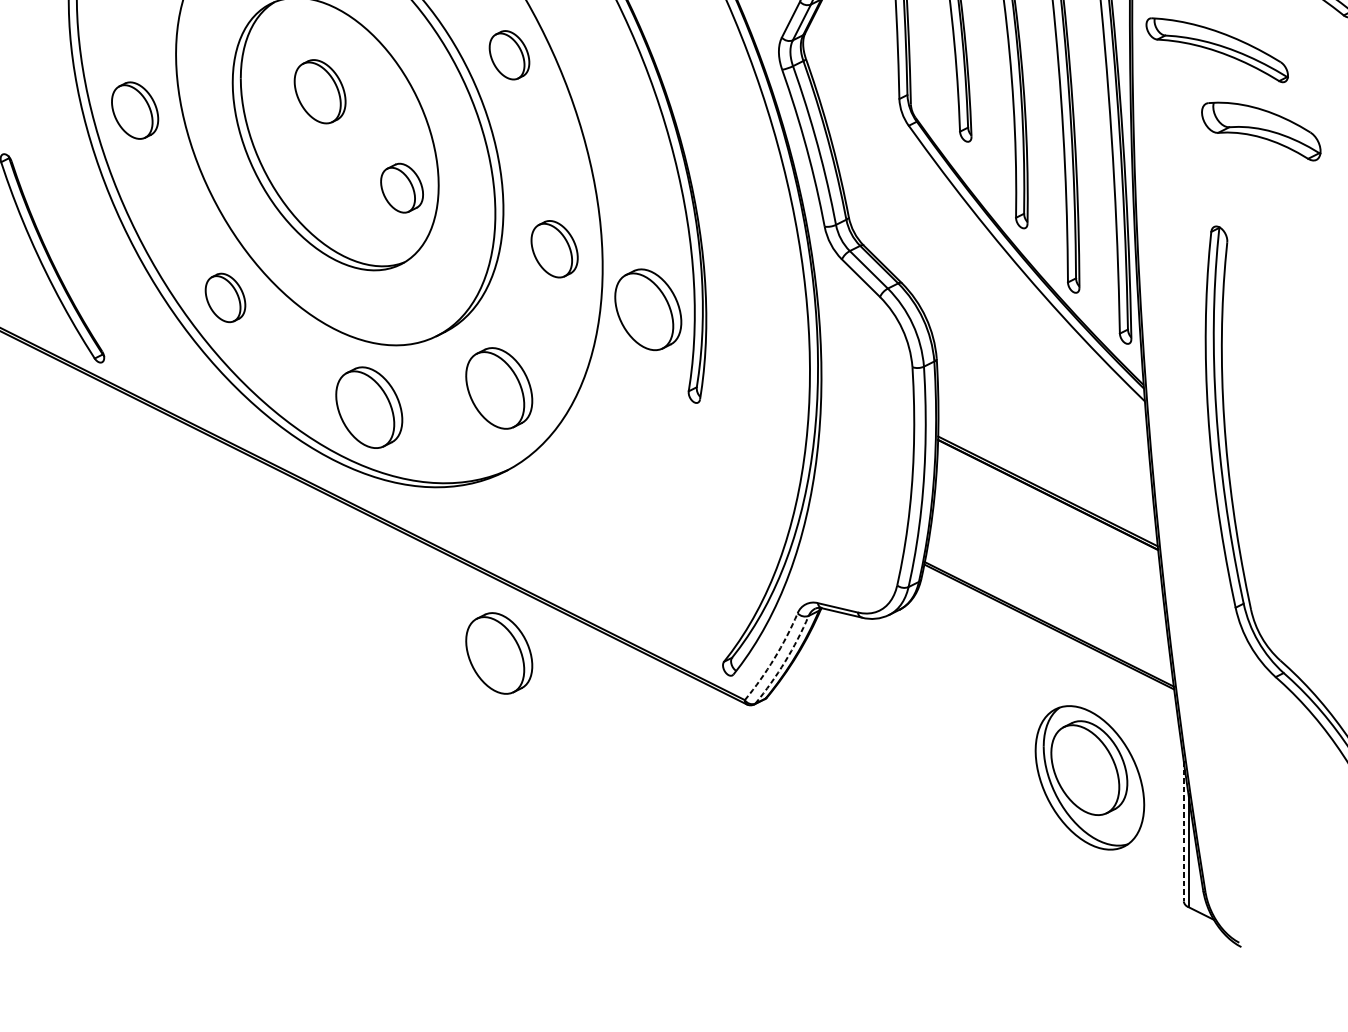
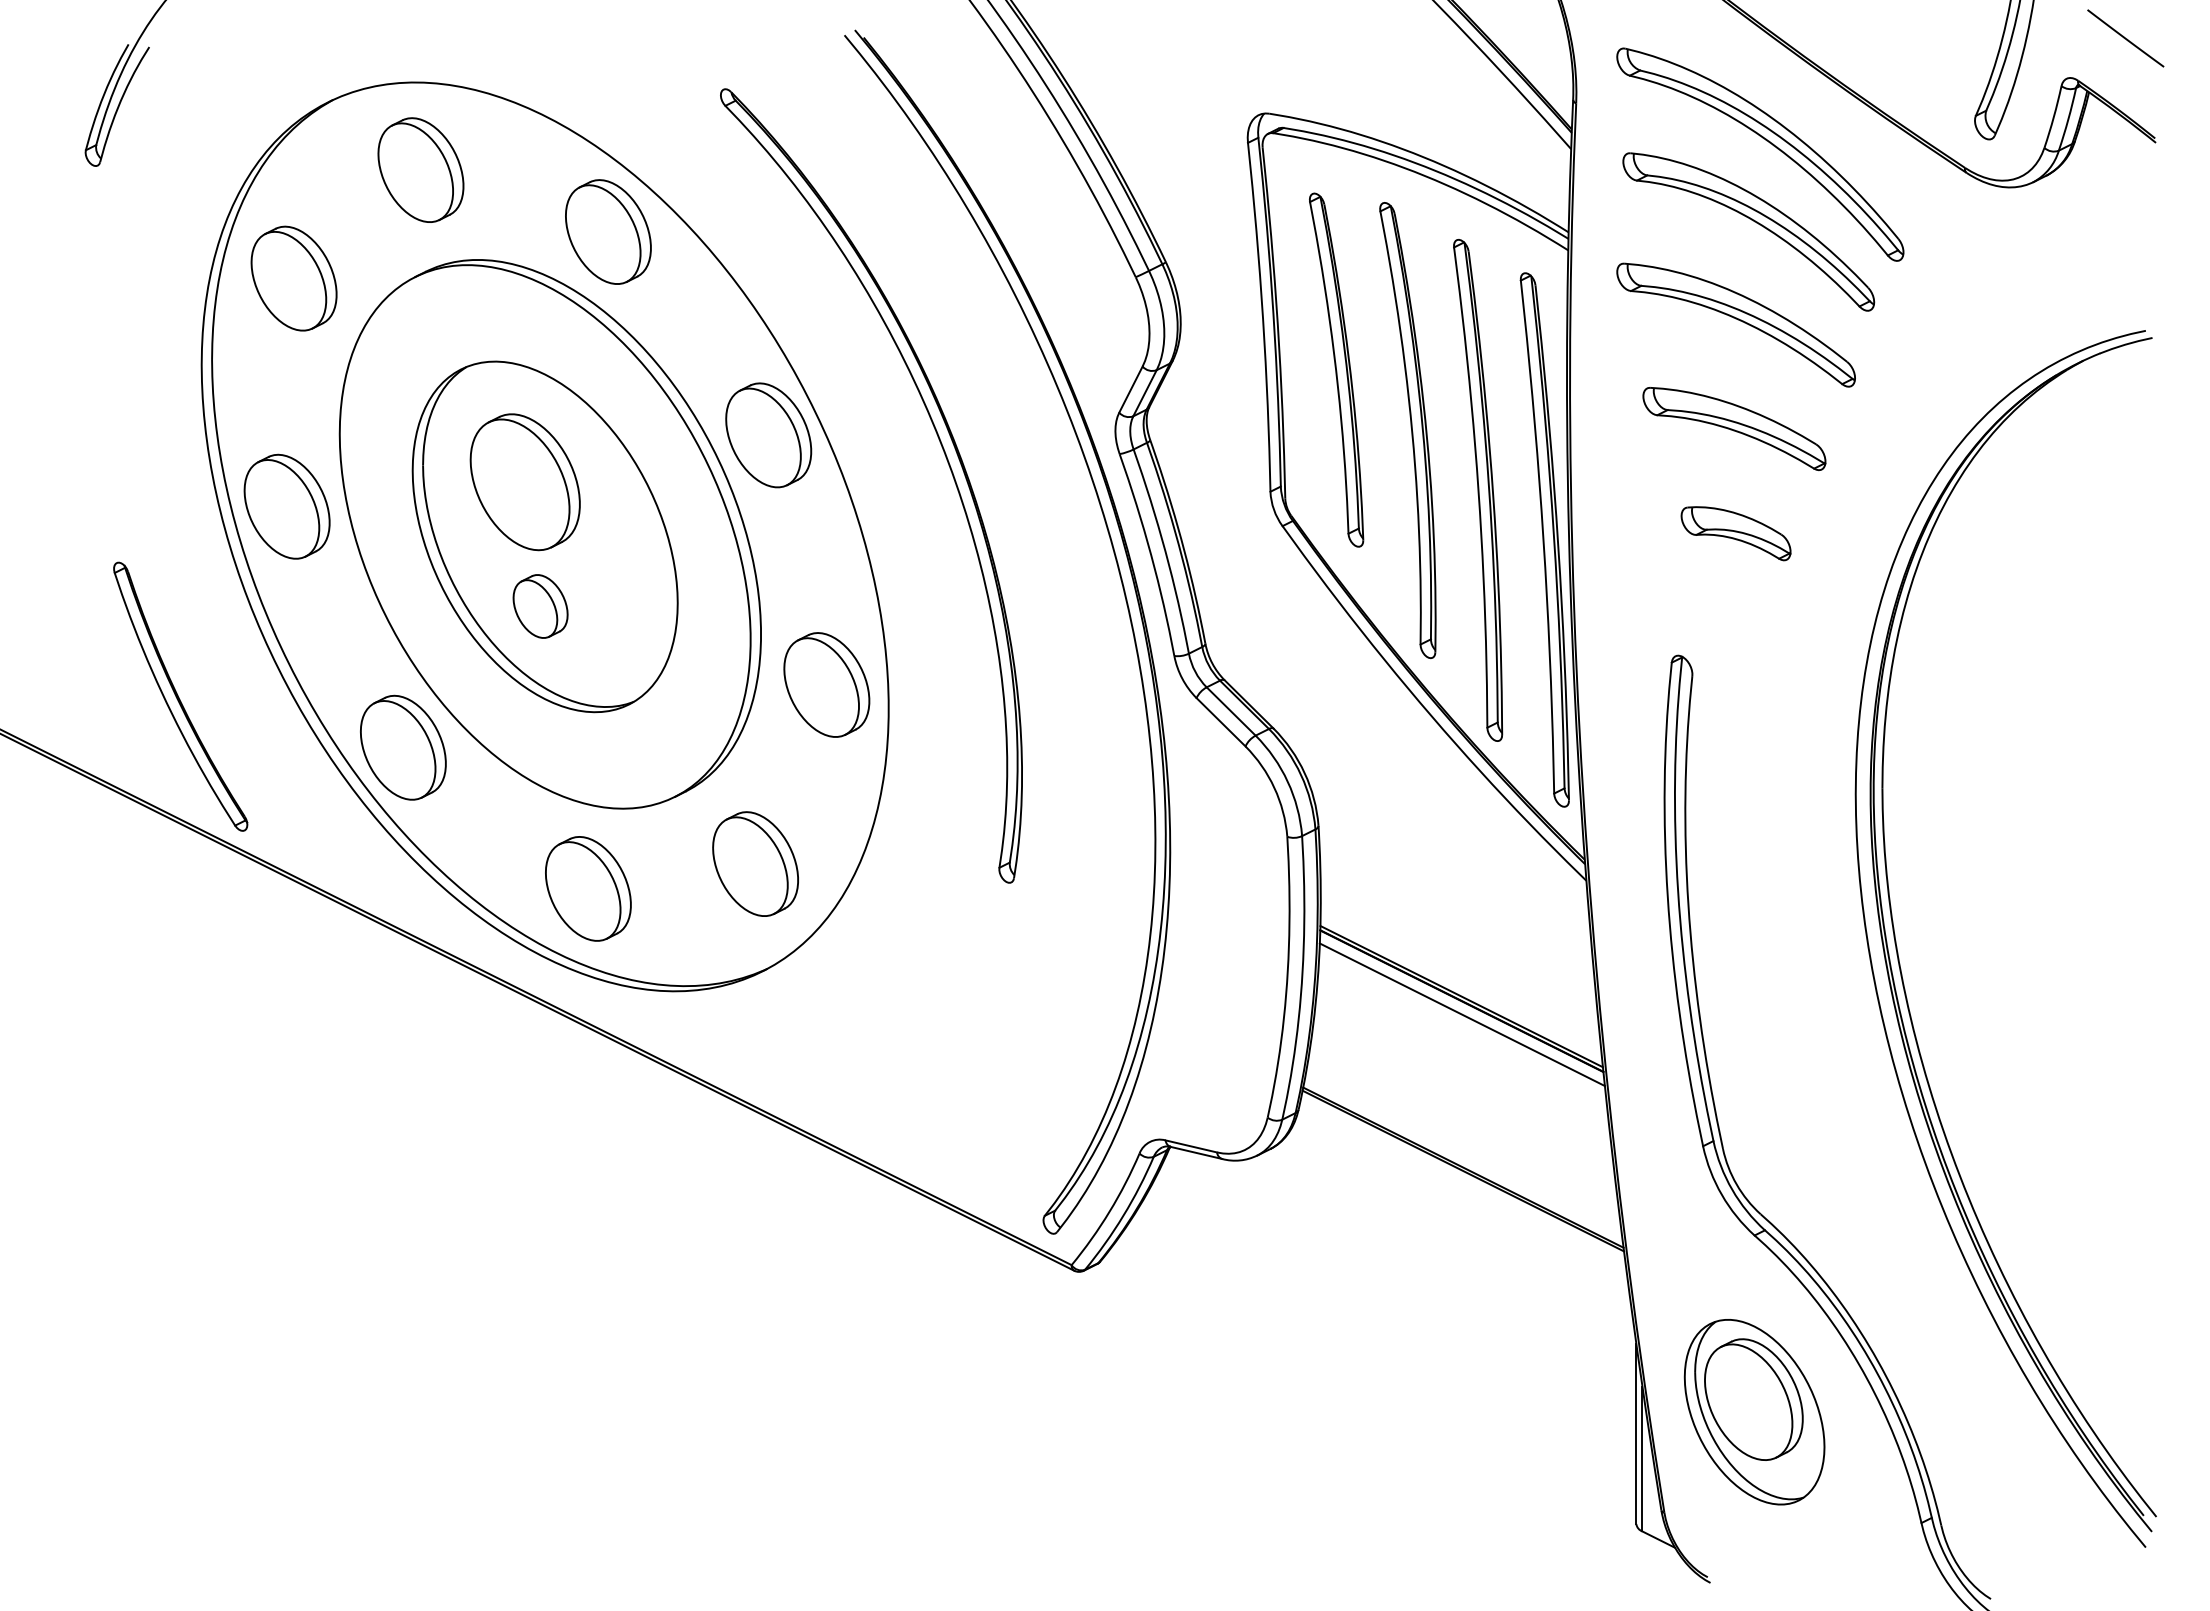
part: (1217, 50) -> (1734, 429), moved
part: (509, 55) -> (768, 435), size x1.67
part: (319, 91) -> (524, 482), size x1.67
part: (134, 110) -> (286, 506), size x1.43
part: (1260, 131) -> (1735, 533), size x0.71
part: (402, 188) -> (540, 606), moved
part: (554, 248) -> (826, 684), size x1.43
part: (225, 297) -> (403, 747), size x1.67
part: (648, 309) -> (947, 762), removed
line: (1047, 505) -> (1461, 1014), added
part: (499, 652) -> (755, 1204), removed
arc: (774, 658) -> (1109, 1211), dashed -> solid
arc: (785, 661) -> (1123, 1215), dashed -> solid
part: (1089, 778) -> (1754, 1412), moved
line: (1183, 831) -> (1636, 1434), dashed -> solid

